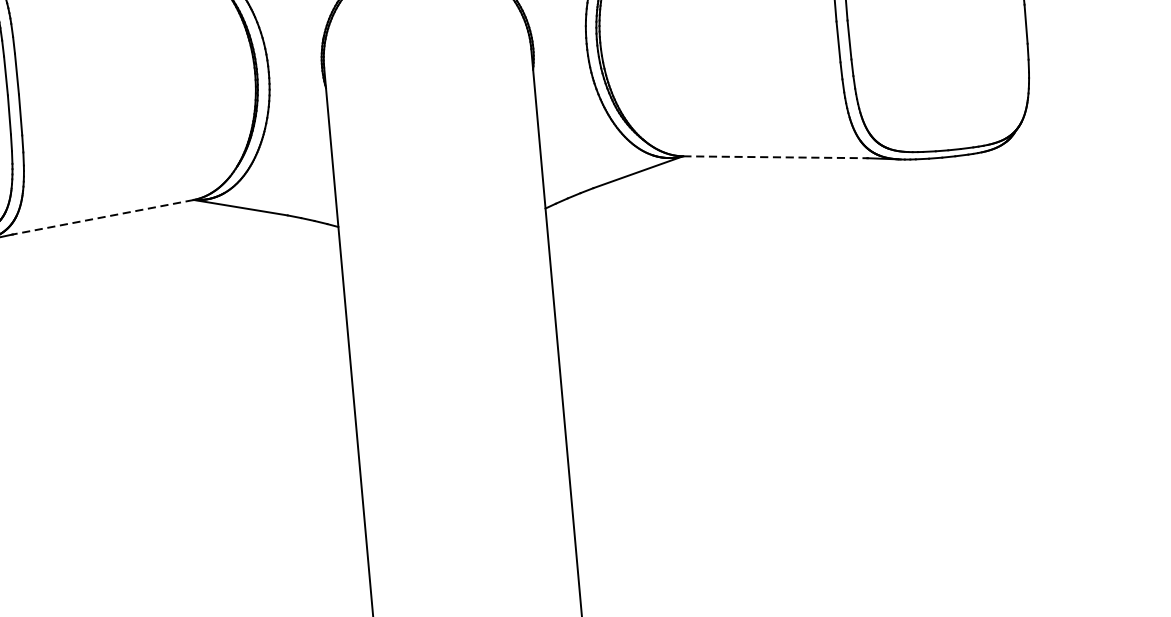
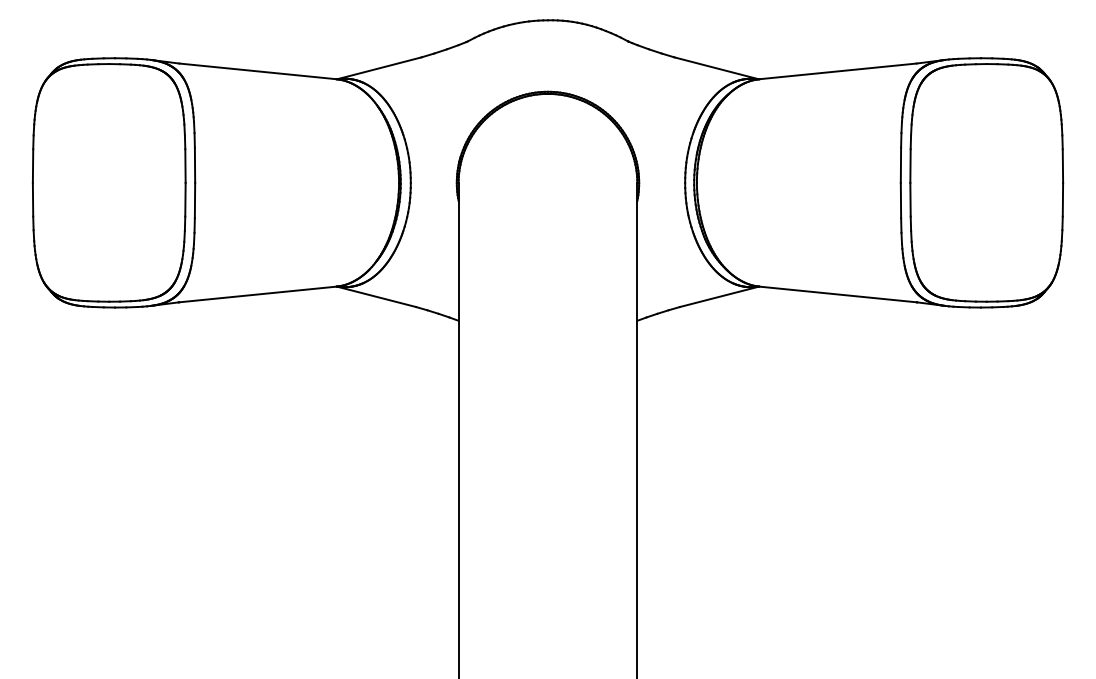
line: (775, 157) -> (838, 294), dashed -> solid
line: (102, 217) -> (257, 294), dashed -> solid

